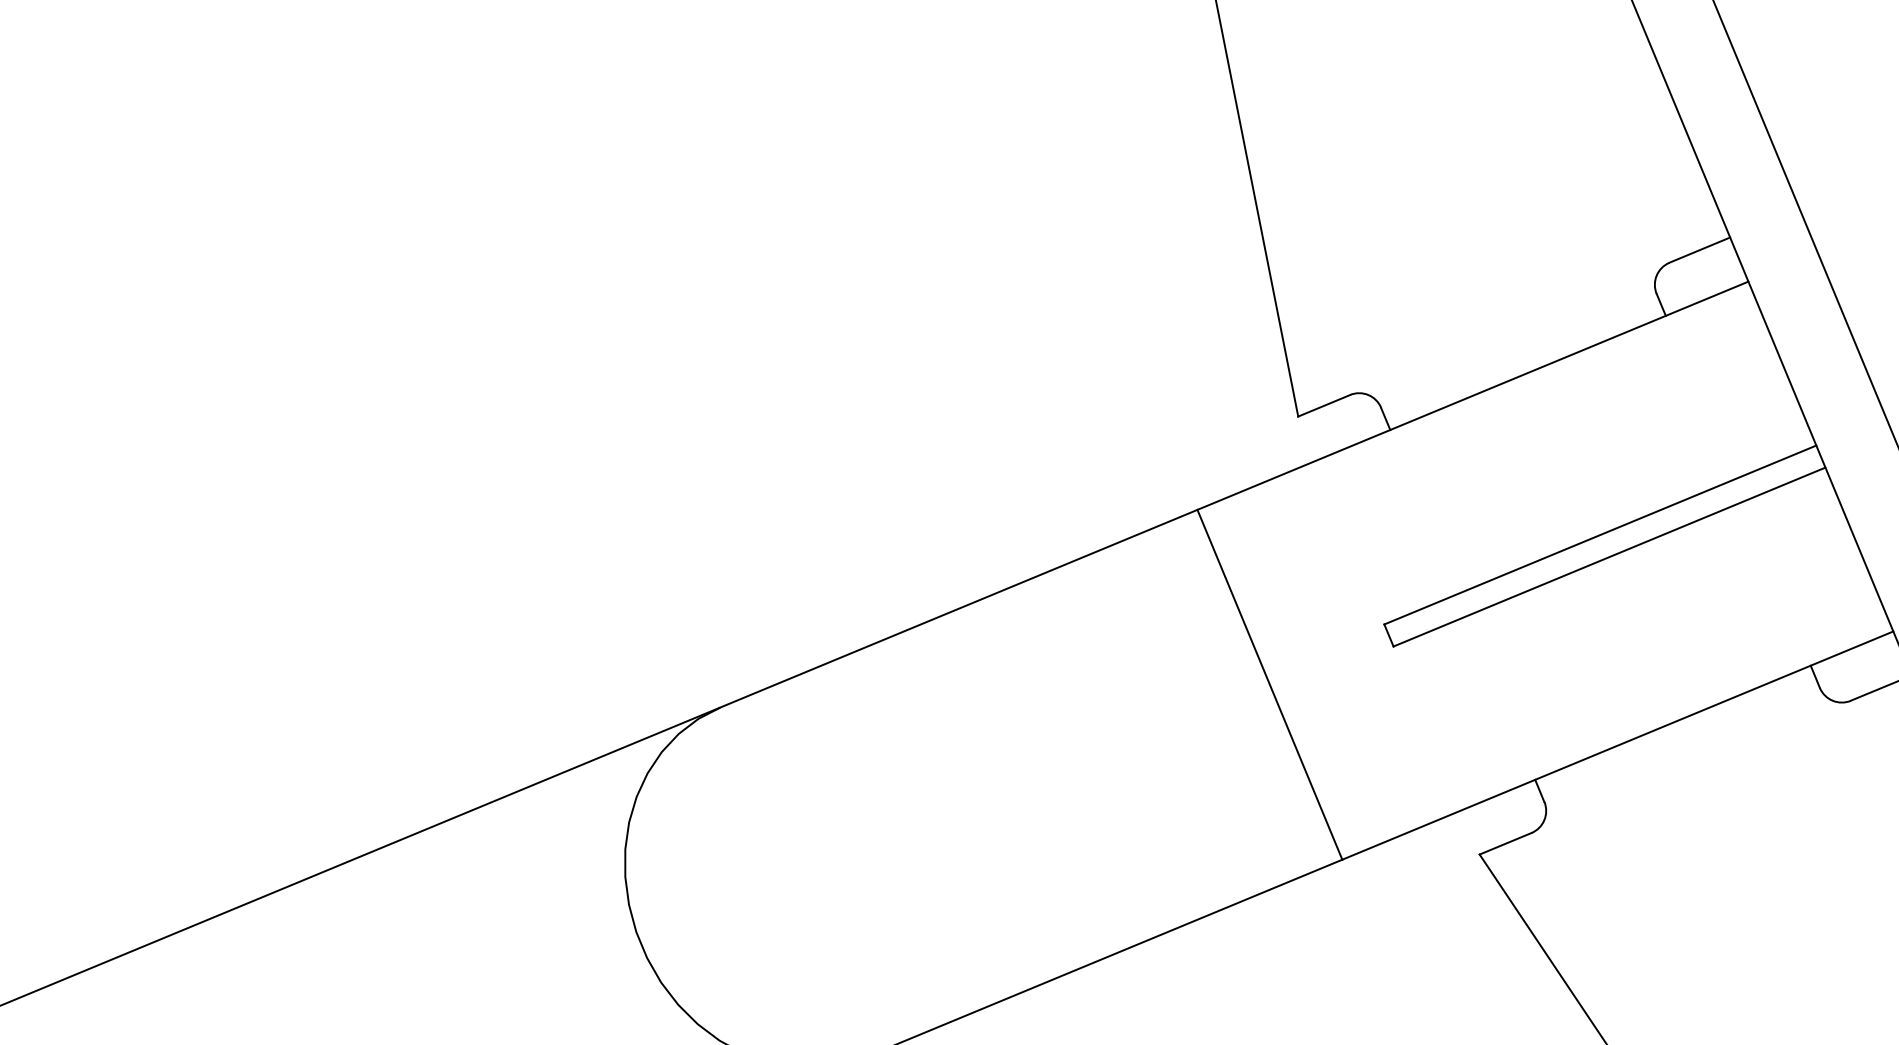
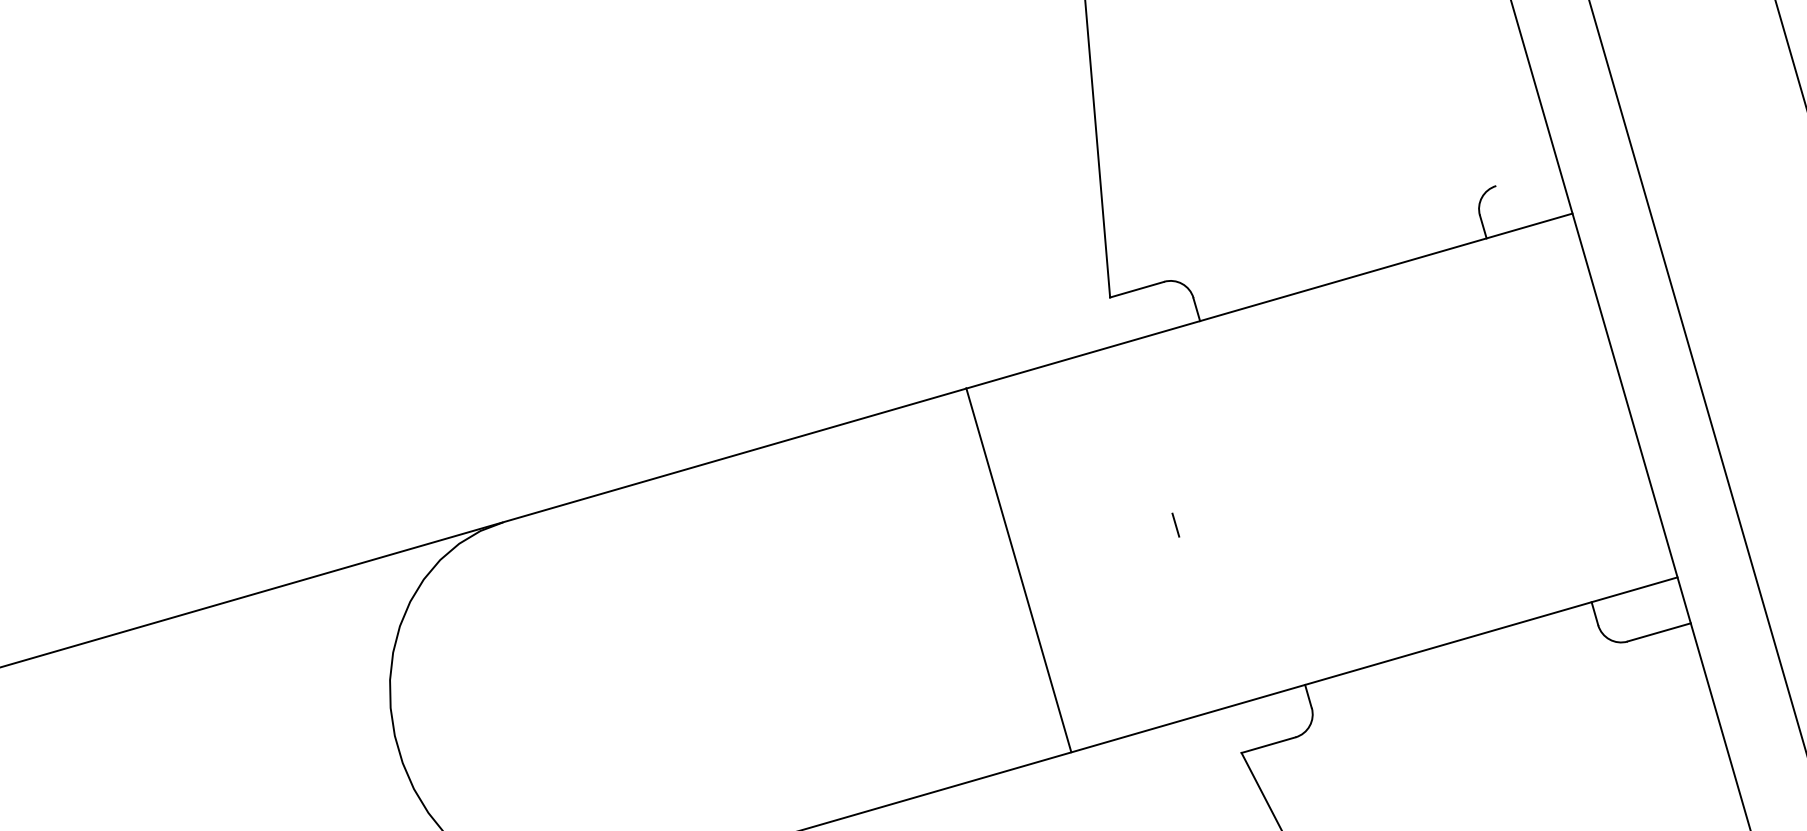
line: (1699, 249) -> (1527, 176), removed
line: (1600, 534) -> (1397, 448), removed
line: (1609, 556) -> (1403, 471), removed
line: (1269, 684) -> (1018, 569), moved

